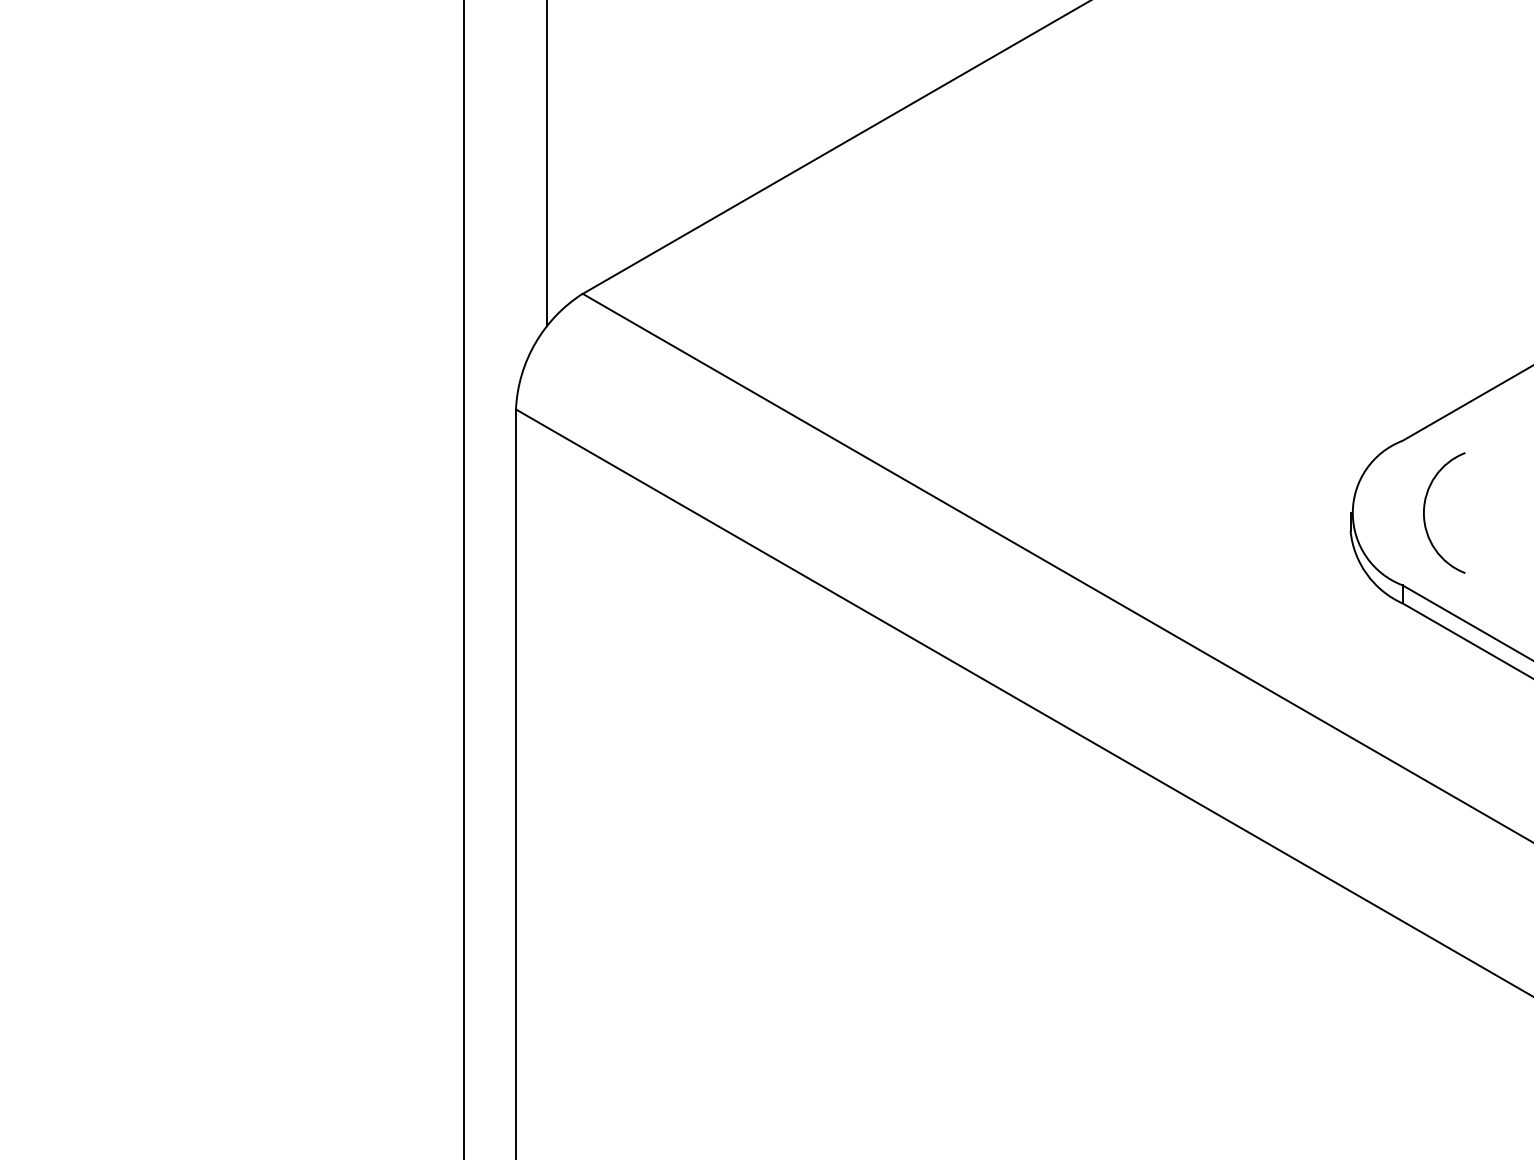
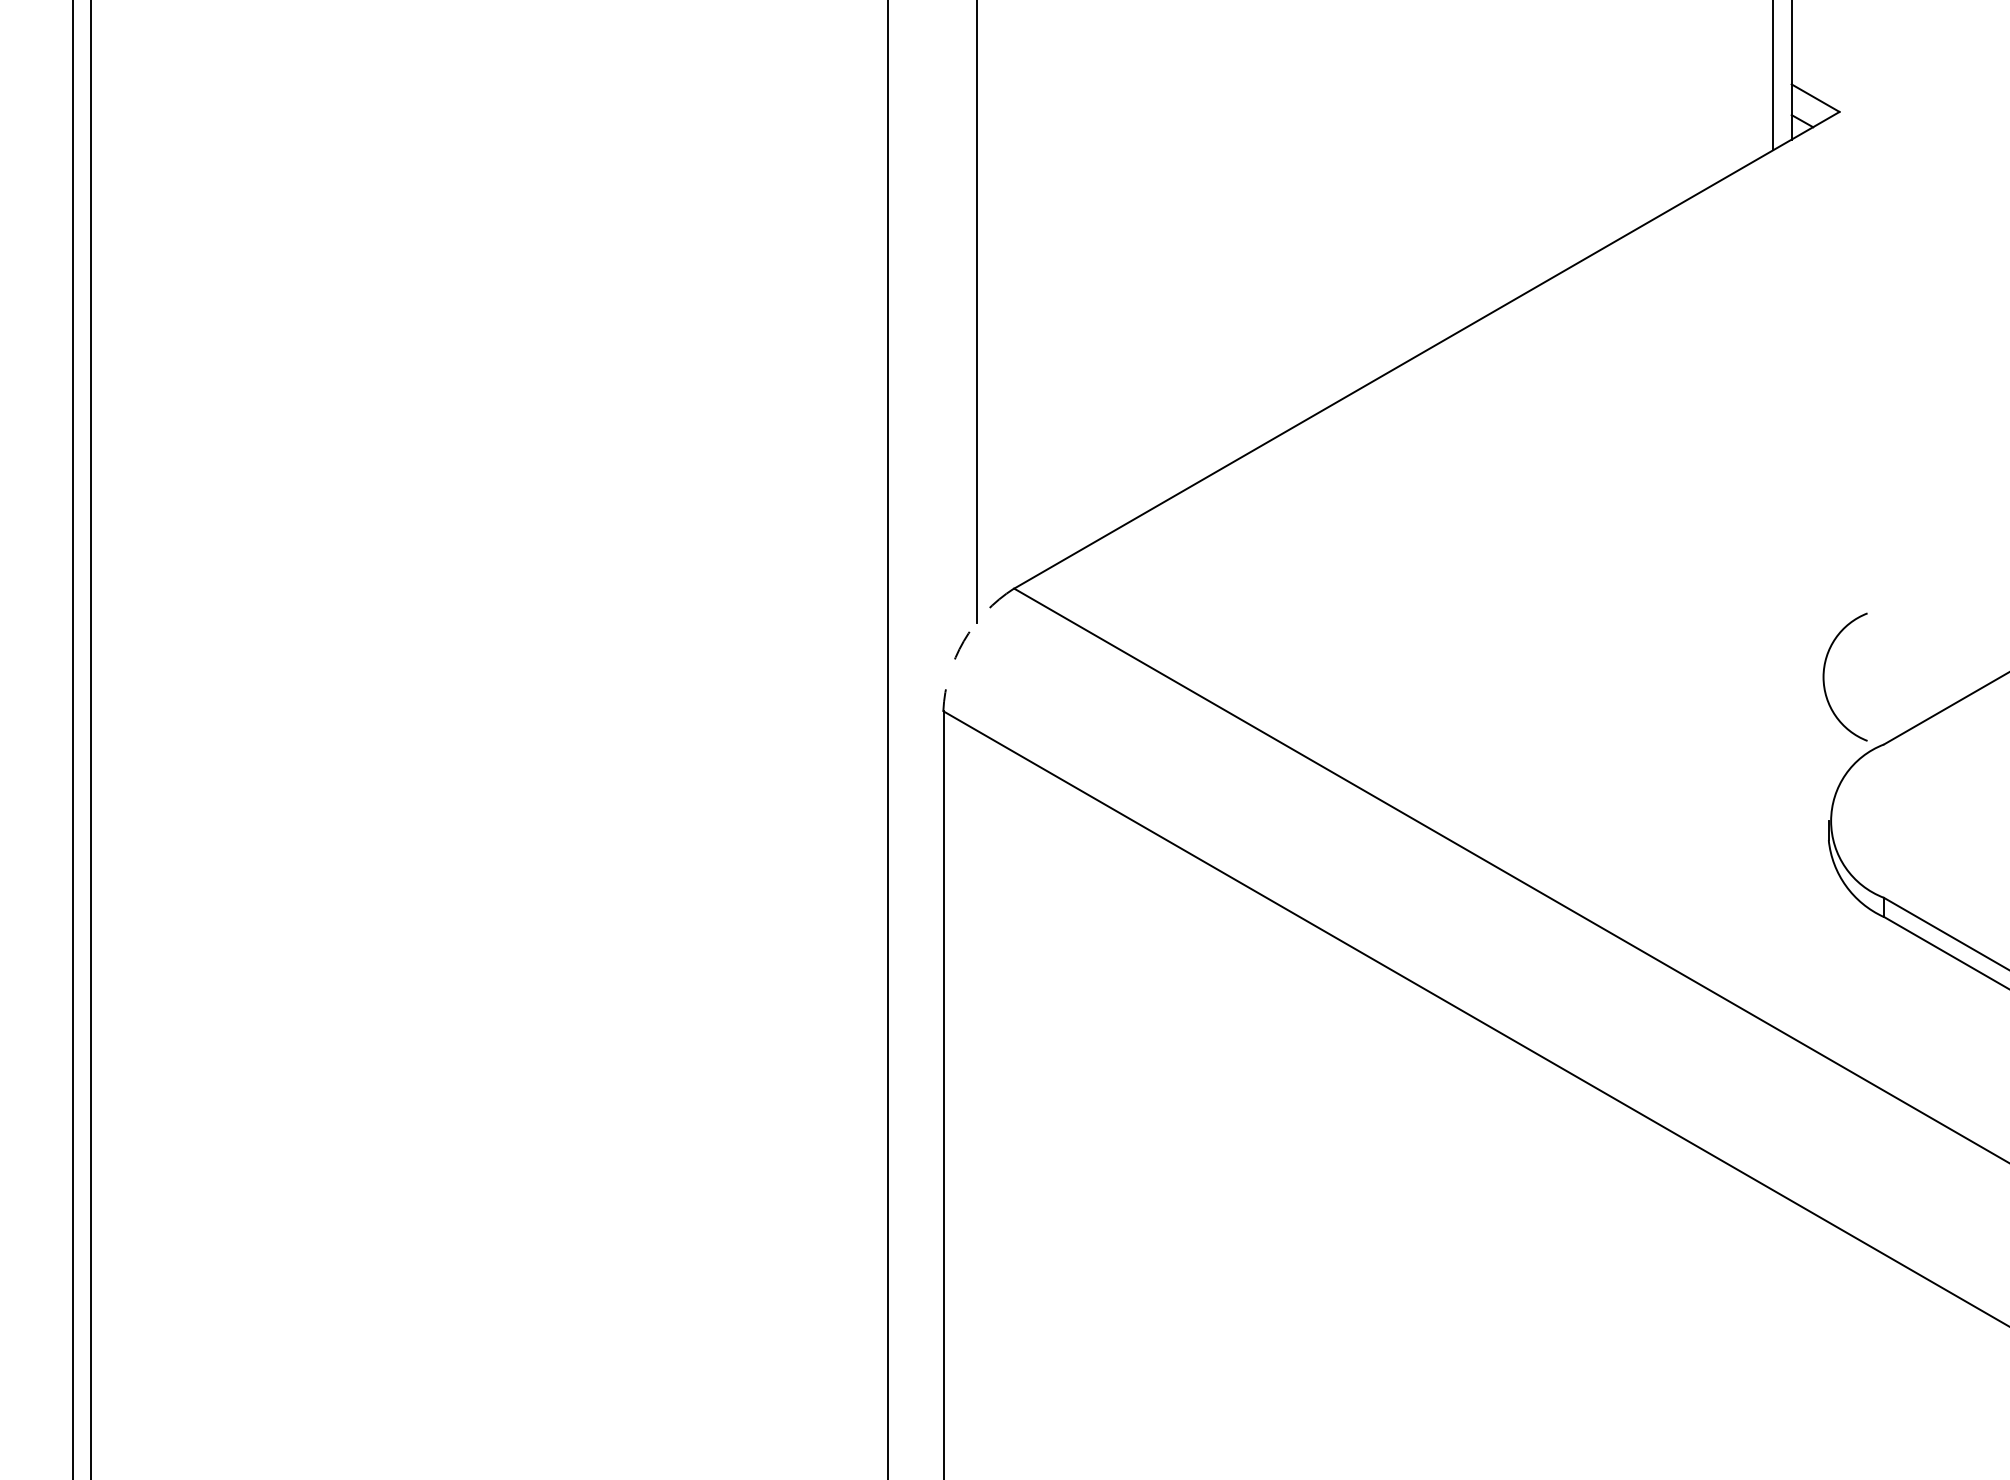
arc: (534, 343) -> (963, 641), solid -> dashed
arc: (1424, 512) -> (1824, 676), moved

